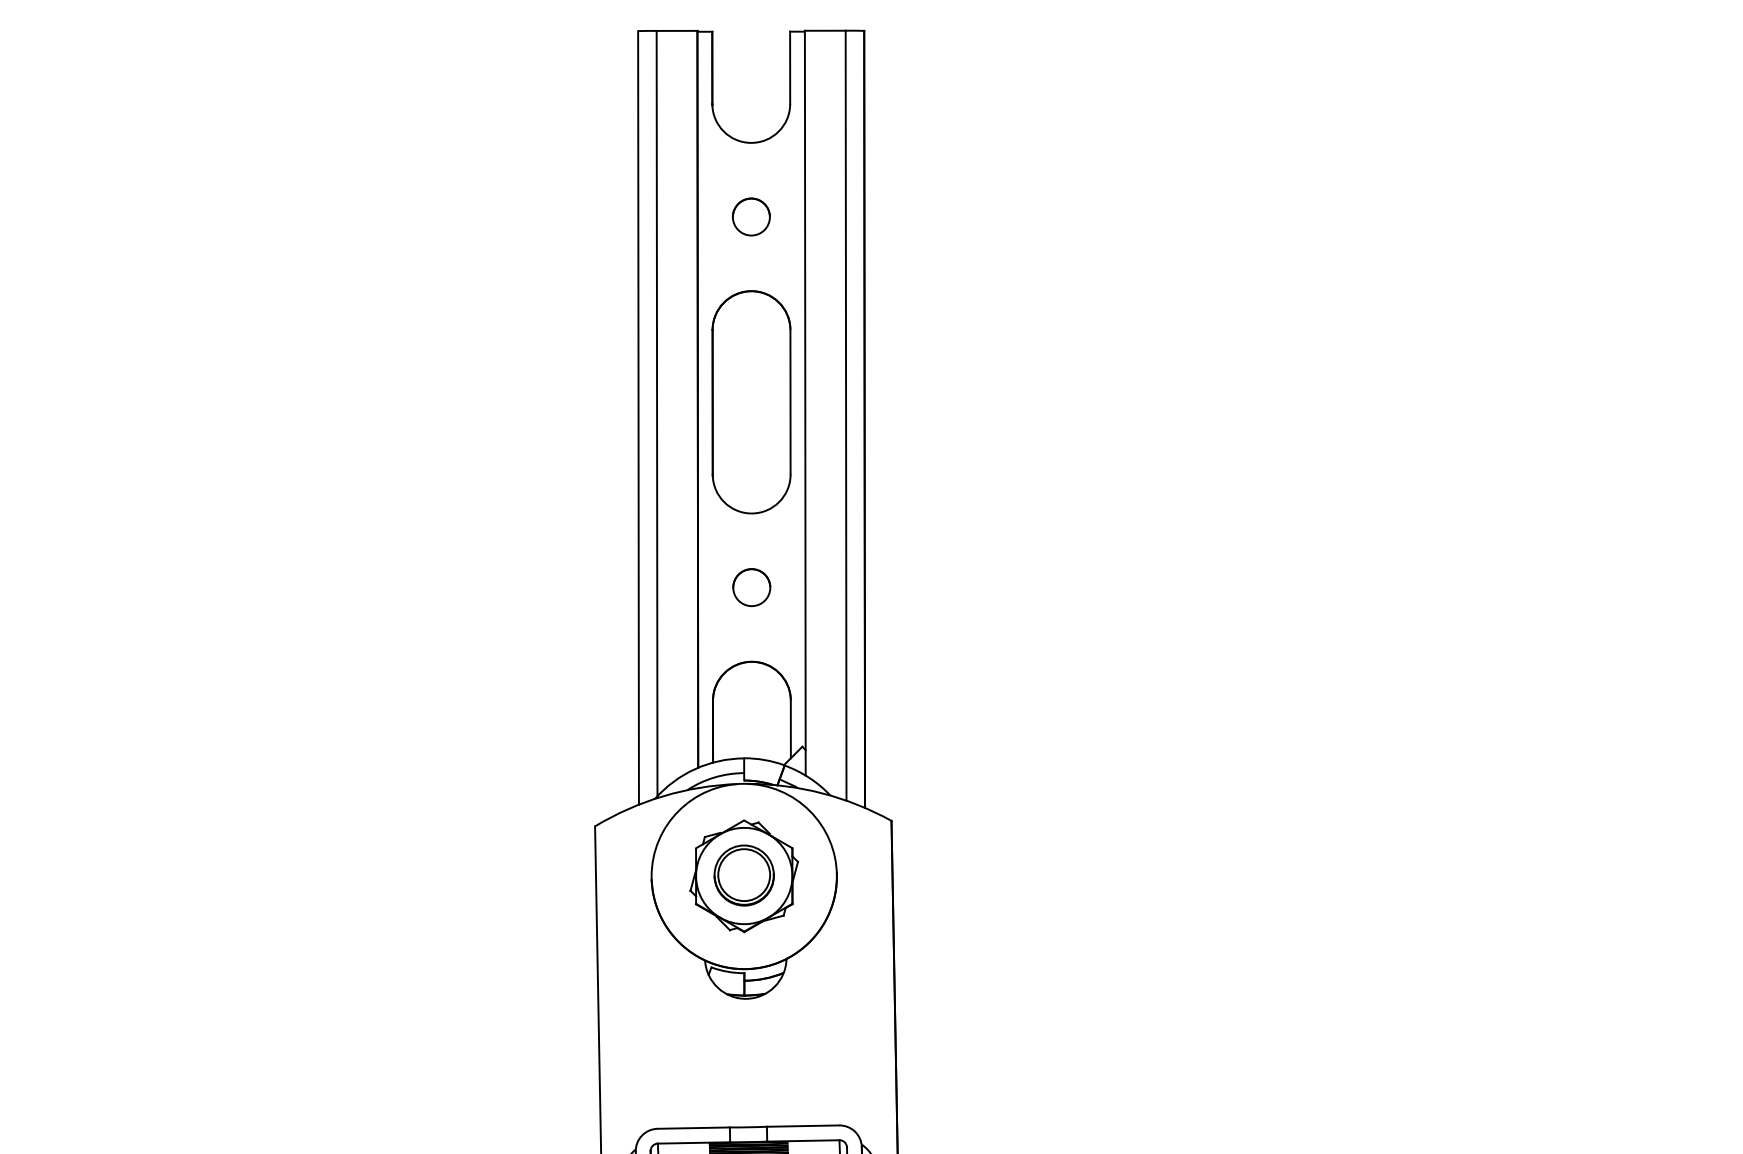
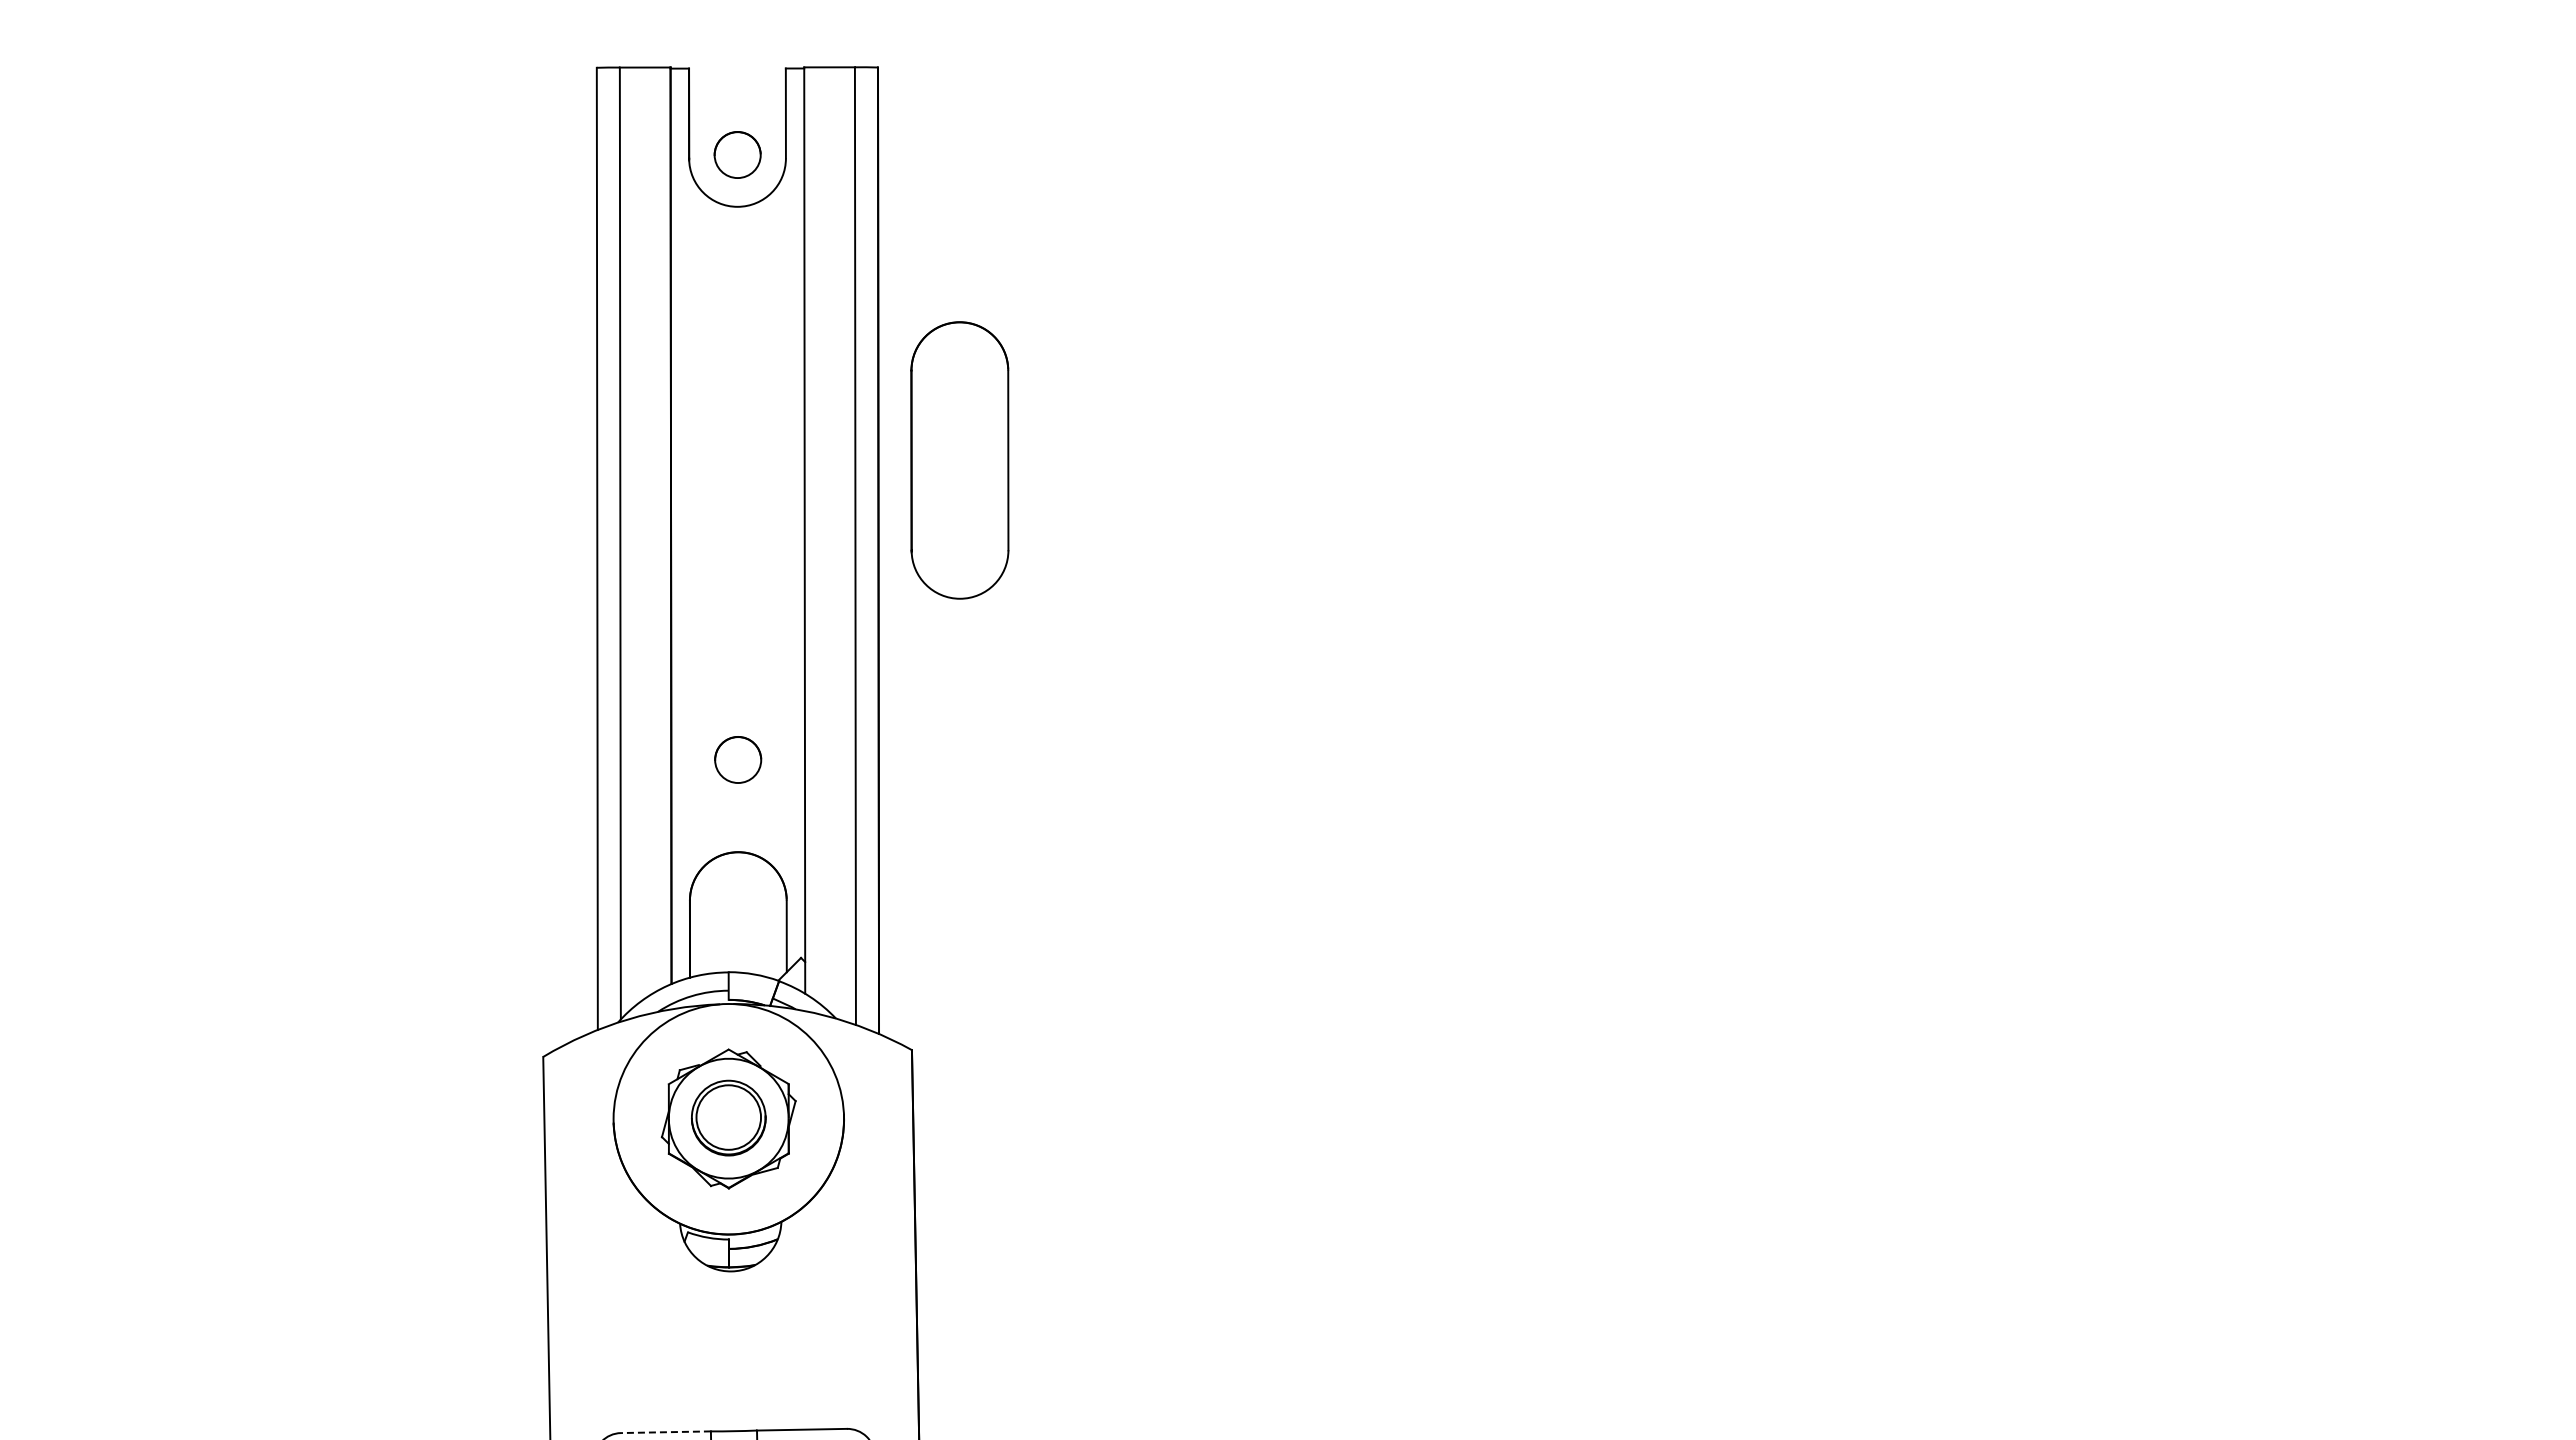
circle: (751, 216) -> (737, 154), moved
part: (751, 402) -> (959, 460), moved
line: (693, 1128) -> (665, 1432), solid -> dashed

